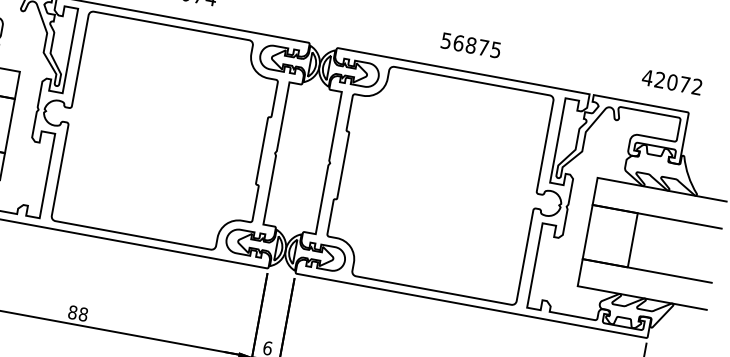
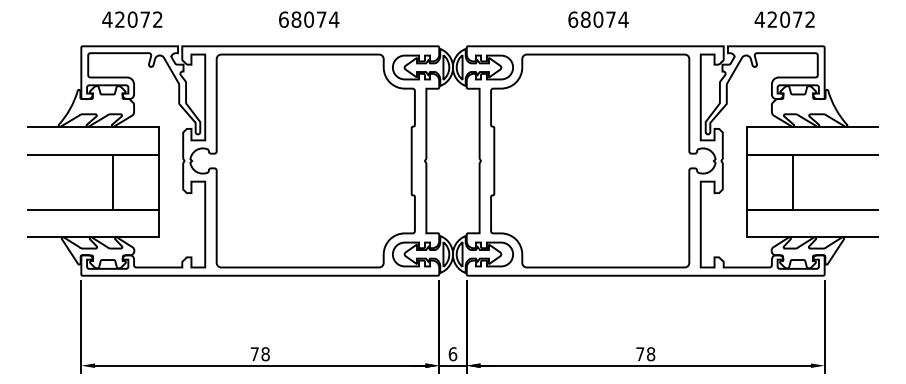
text: (471, 45) -> (598, 19), 56875 -> 68074
text: (671, 82) -> (784, 19), moved
text: (72, 312) -> (254, 354), 88 -> 78

